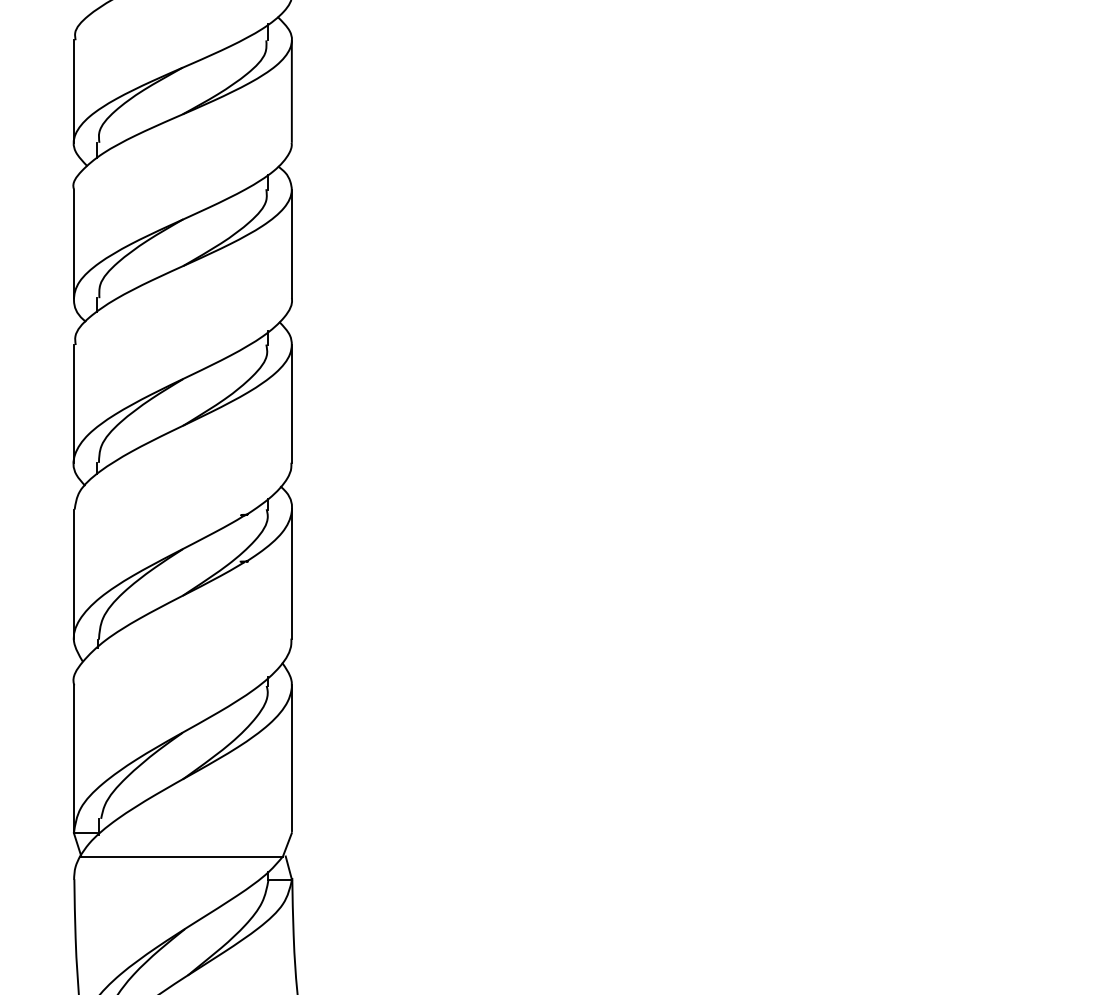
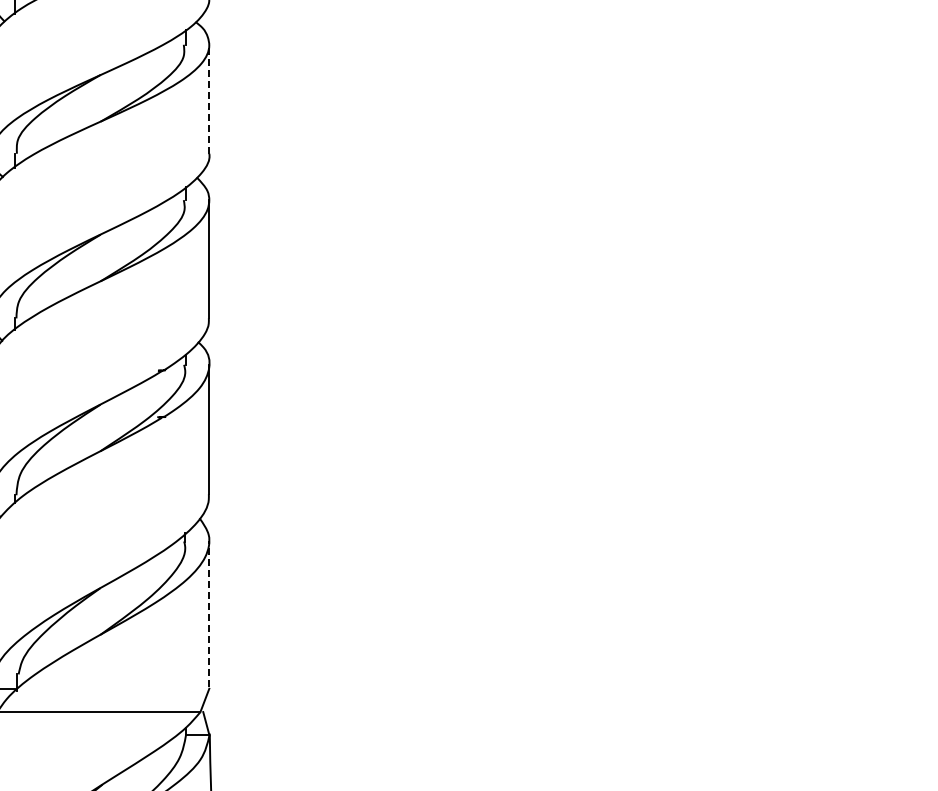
line: (291, 243) -> (208, 99), solid -> dashed
line: (291, 757) -> (208, 613), solid -> dashed

